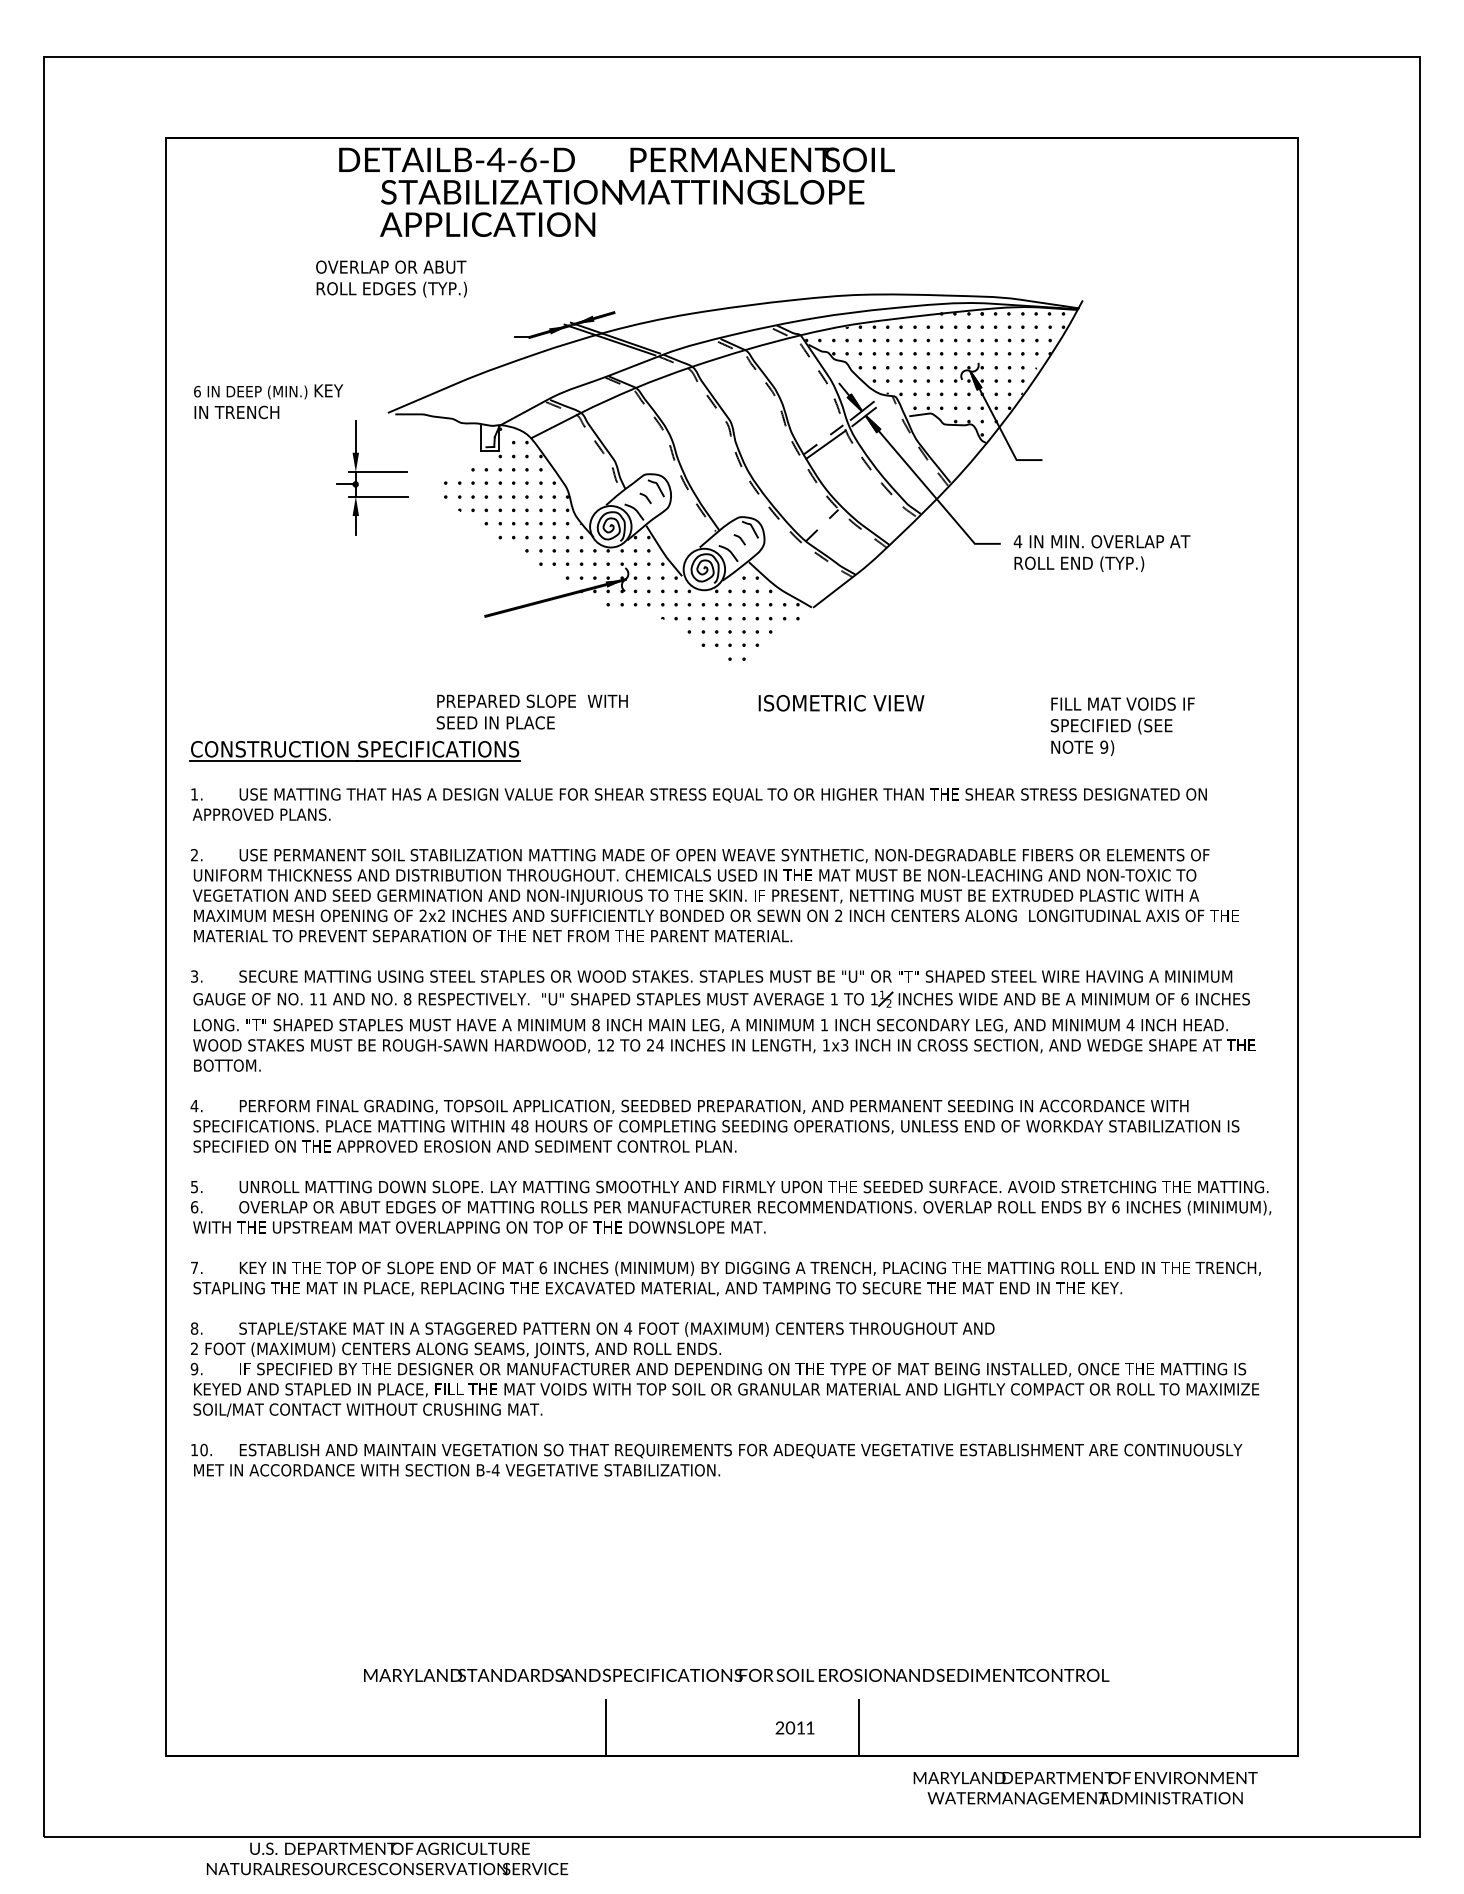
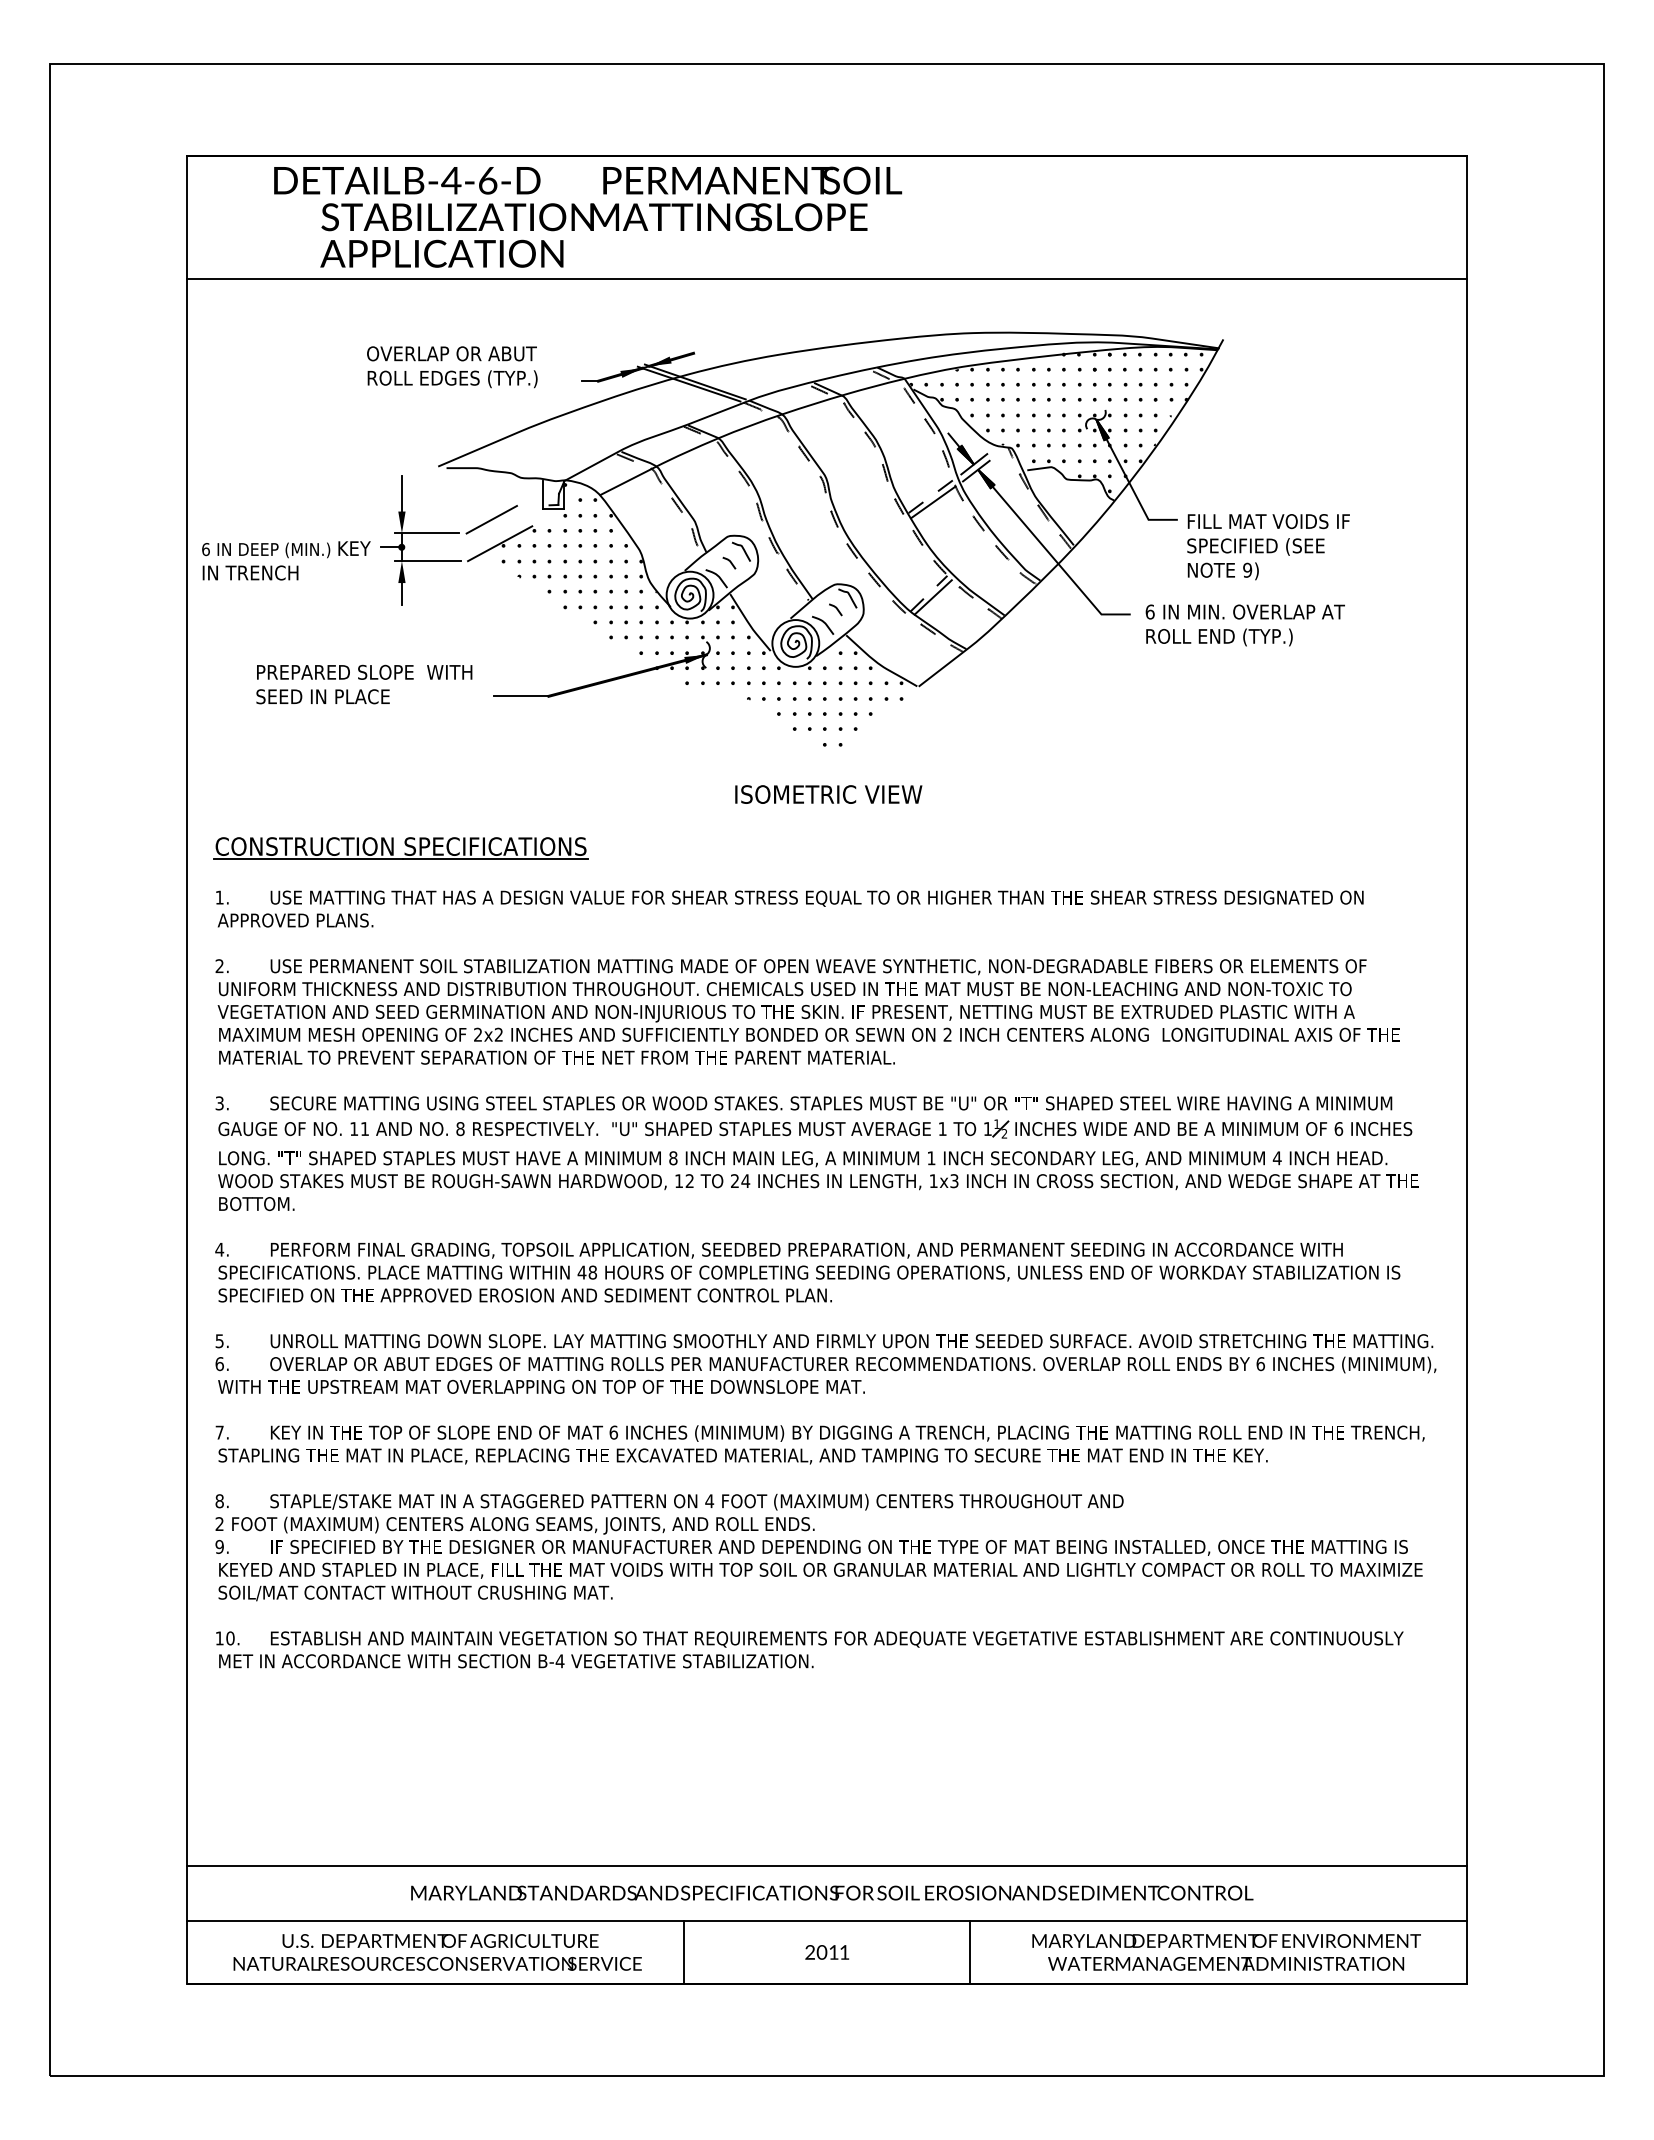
text: (617, 191) -> (588, 216), moved
line: (731, 246) -> (826, 278), added
text: (391, 279) -> (452, 367), moved
text: (268, 401) -> (286, 560), moved
line: (435, 459) -> (491, 519), added
line: (443, 481) -> (500, 543), added
line: (825, 528) -> (932, 597), added
text: (1017, 541) -> (1149, 611), 4 -> 6
line: (460, 616) -> (520, 696), added
text: (841, 703) -> (828, 794), moved
text: (532, 712) -> (364, 684), moved
text: (1122, 727) -> (1268, 547), moved
line: (731, 1651) -> (826, 1865), added
line: (731, 1699) -> (826, 1920), added
text: (795, 1728) -> (827, 1952), moved
text: (1085, 1788) -> (1226, 1952), moved
text: (387, 1858) -> (437, 1952), moved

